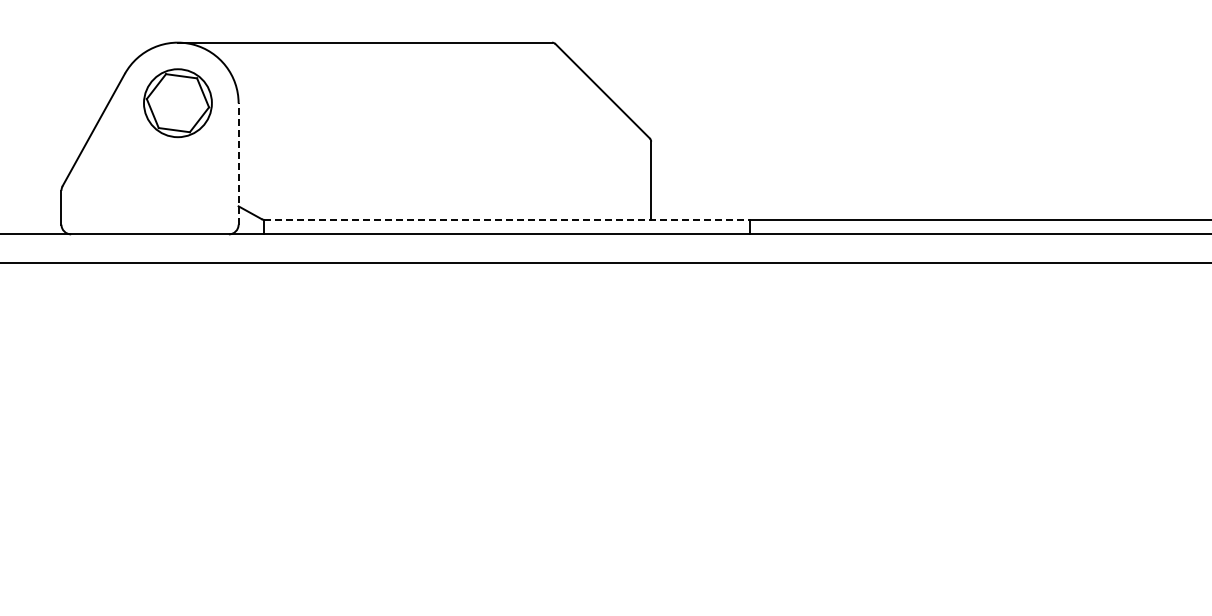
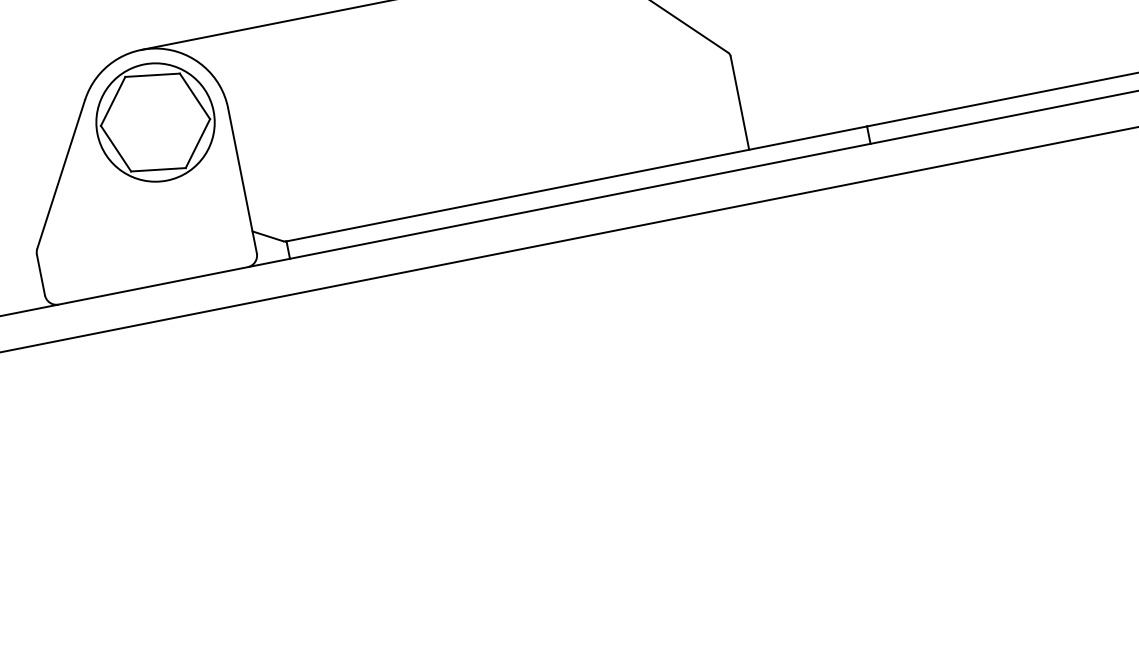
part: (177, 102) -> (154, 121), size x1.43
line: (238, 163) -> (242, 180), dashed -> solid
line: (507, 219) -> (577, 183), dashed -> solid

